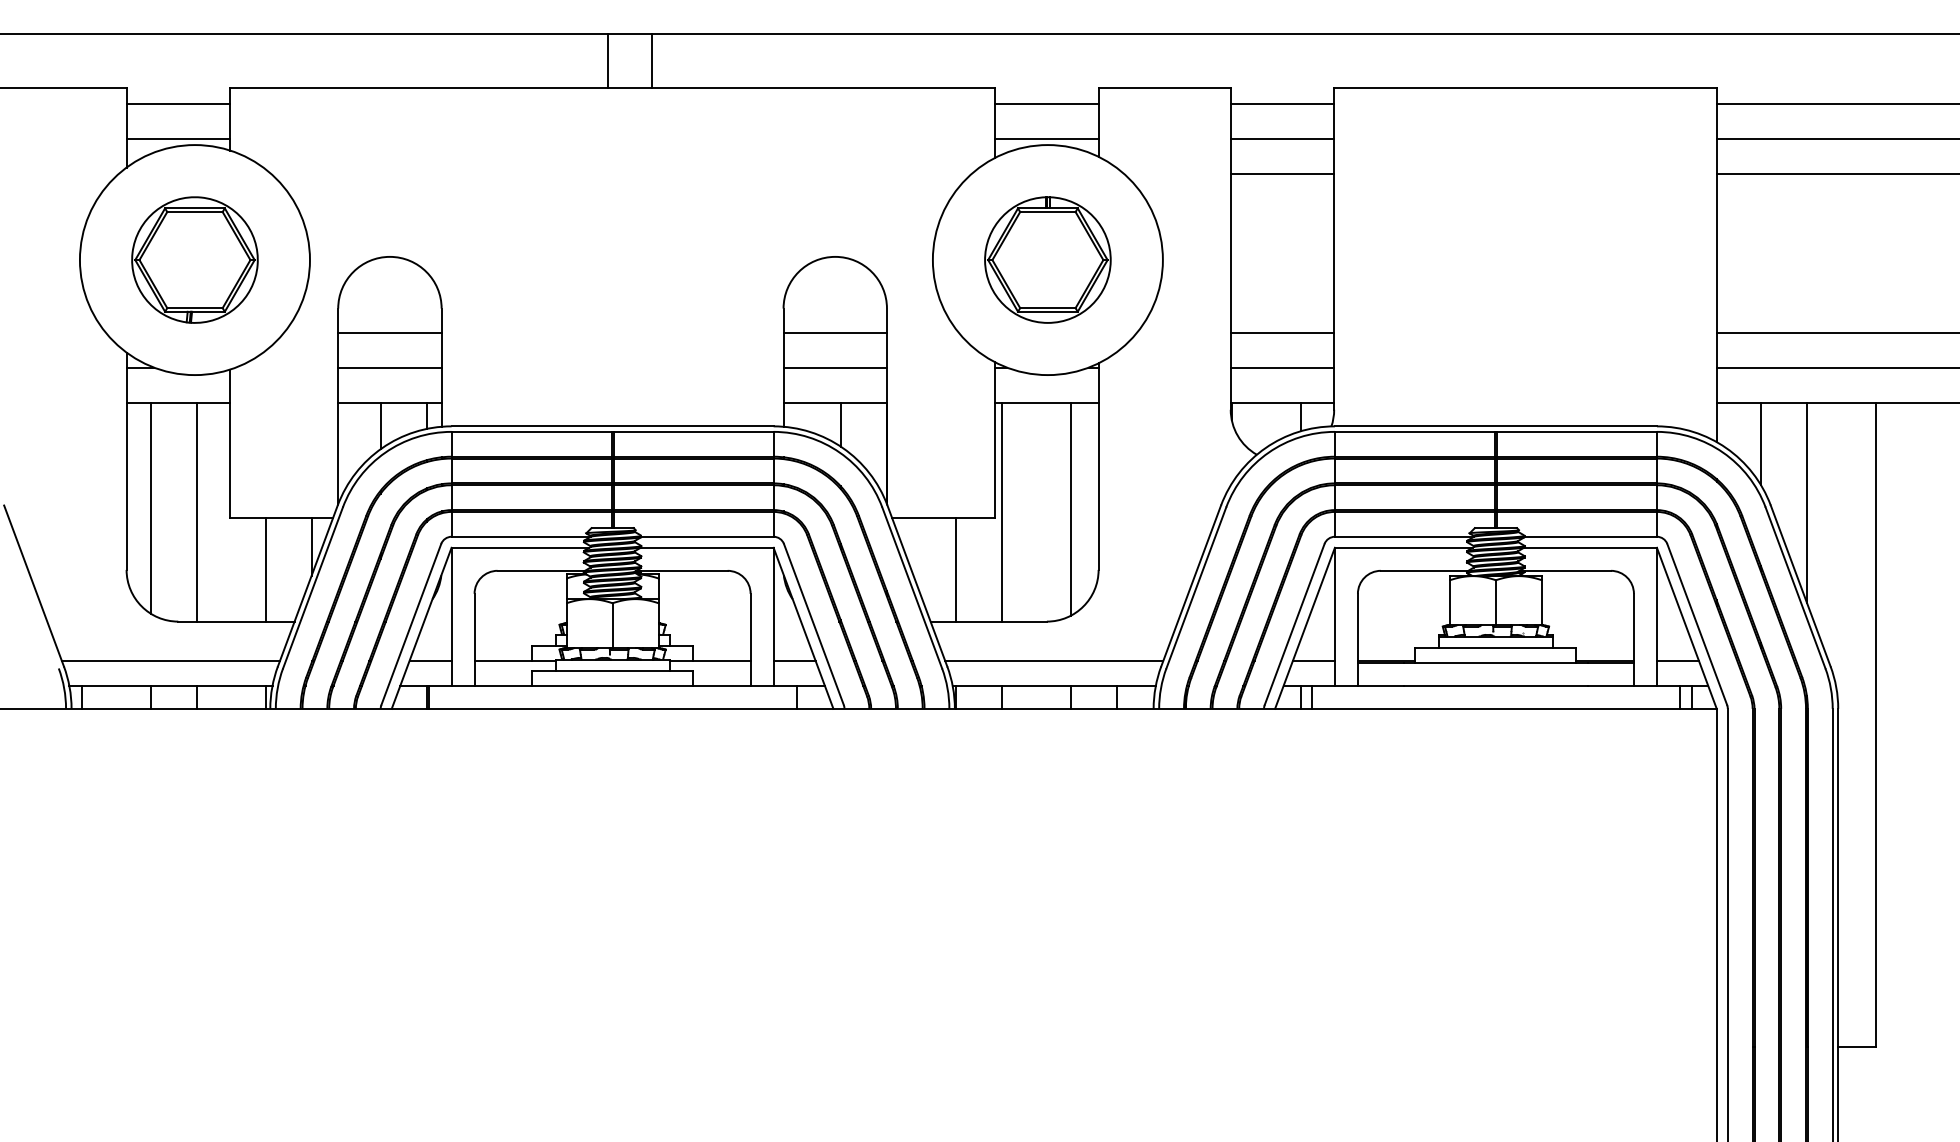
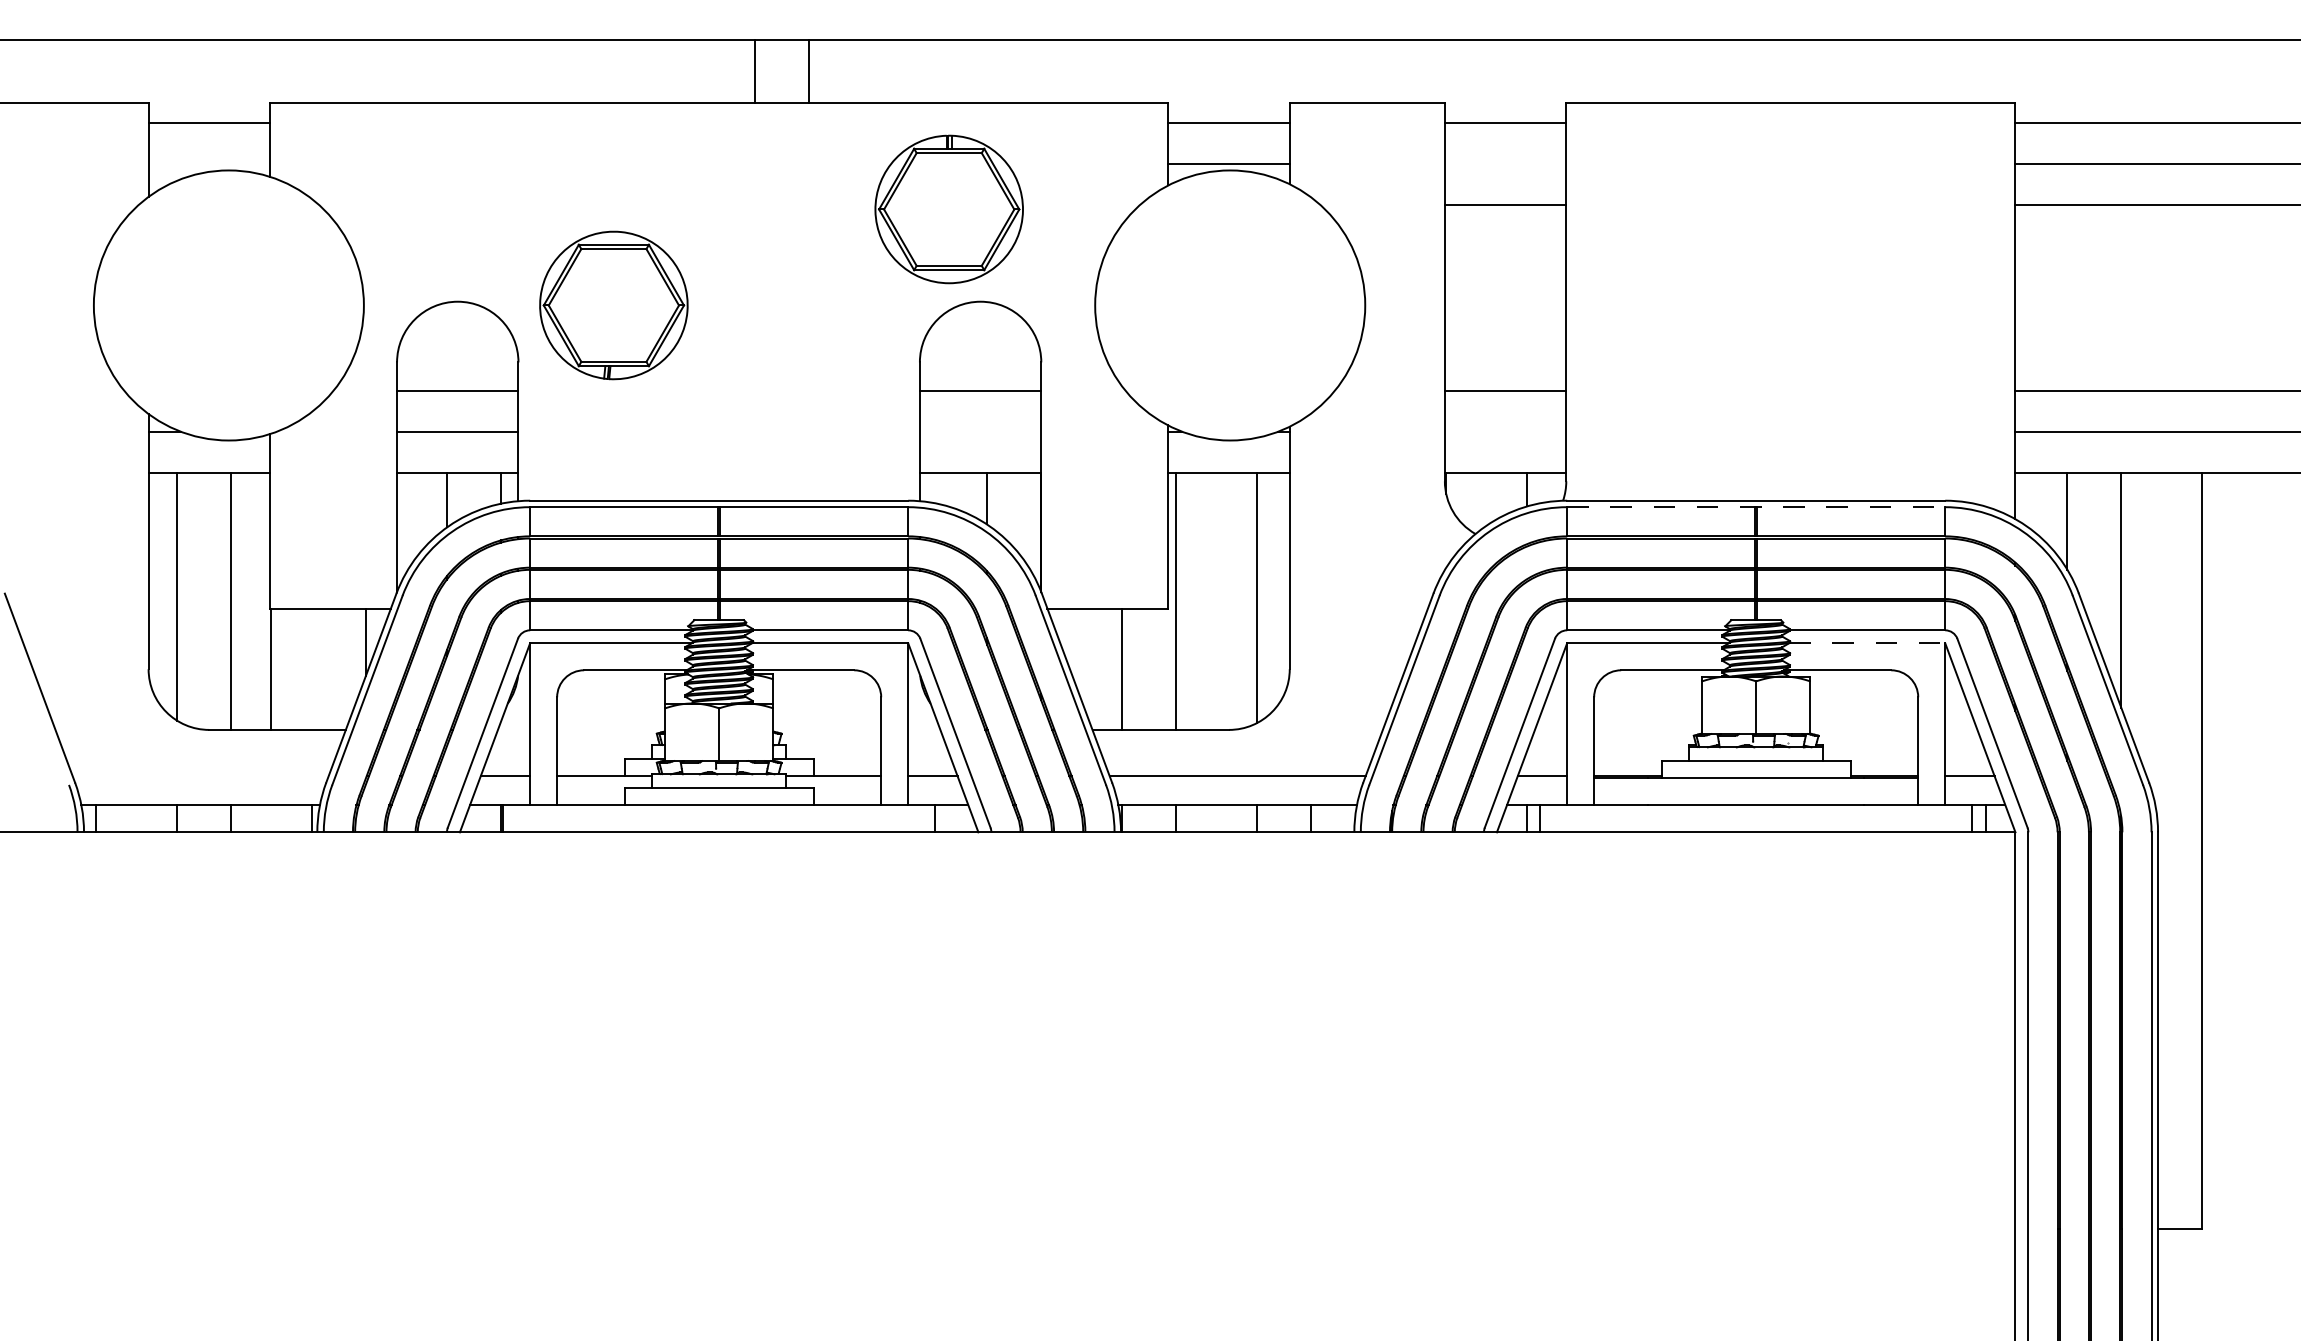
line: (607, 60) -> (754, 71), moved
line: (652, 60) -> (808, 71), moved
line: (178, 139) -> (209, 163), removed
line: (1282, 139) -> (1505, 163), removed
part: (194, 260) -> (613, 305), moved
part: (1047, 260) -> (948, 209), moved
line: (835, 367) -> (980, 431), removed
line: (1282, 367) -> (1505, 431), removed
line: (1496, 432) -> (1756, 507), solid -> dashed
line: (1590, 548) -> (1867, 643), solid -> dashed
line: (265, 569) -> (270, 668), moved
line: (170, 661) -> (200, 776), removed

